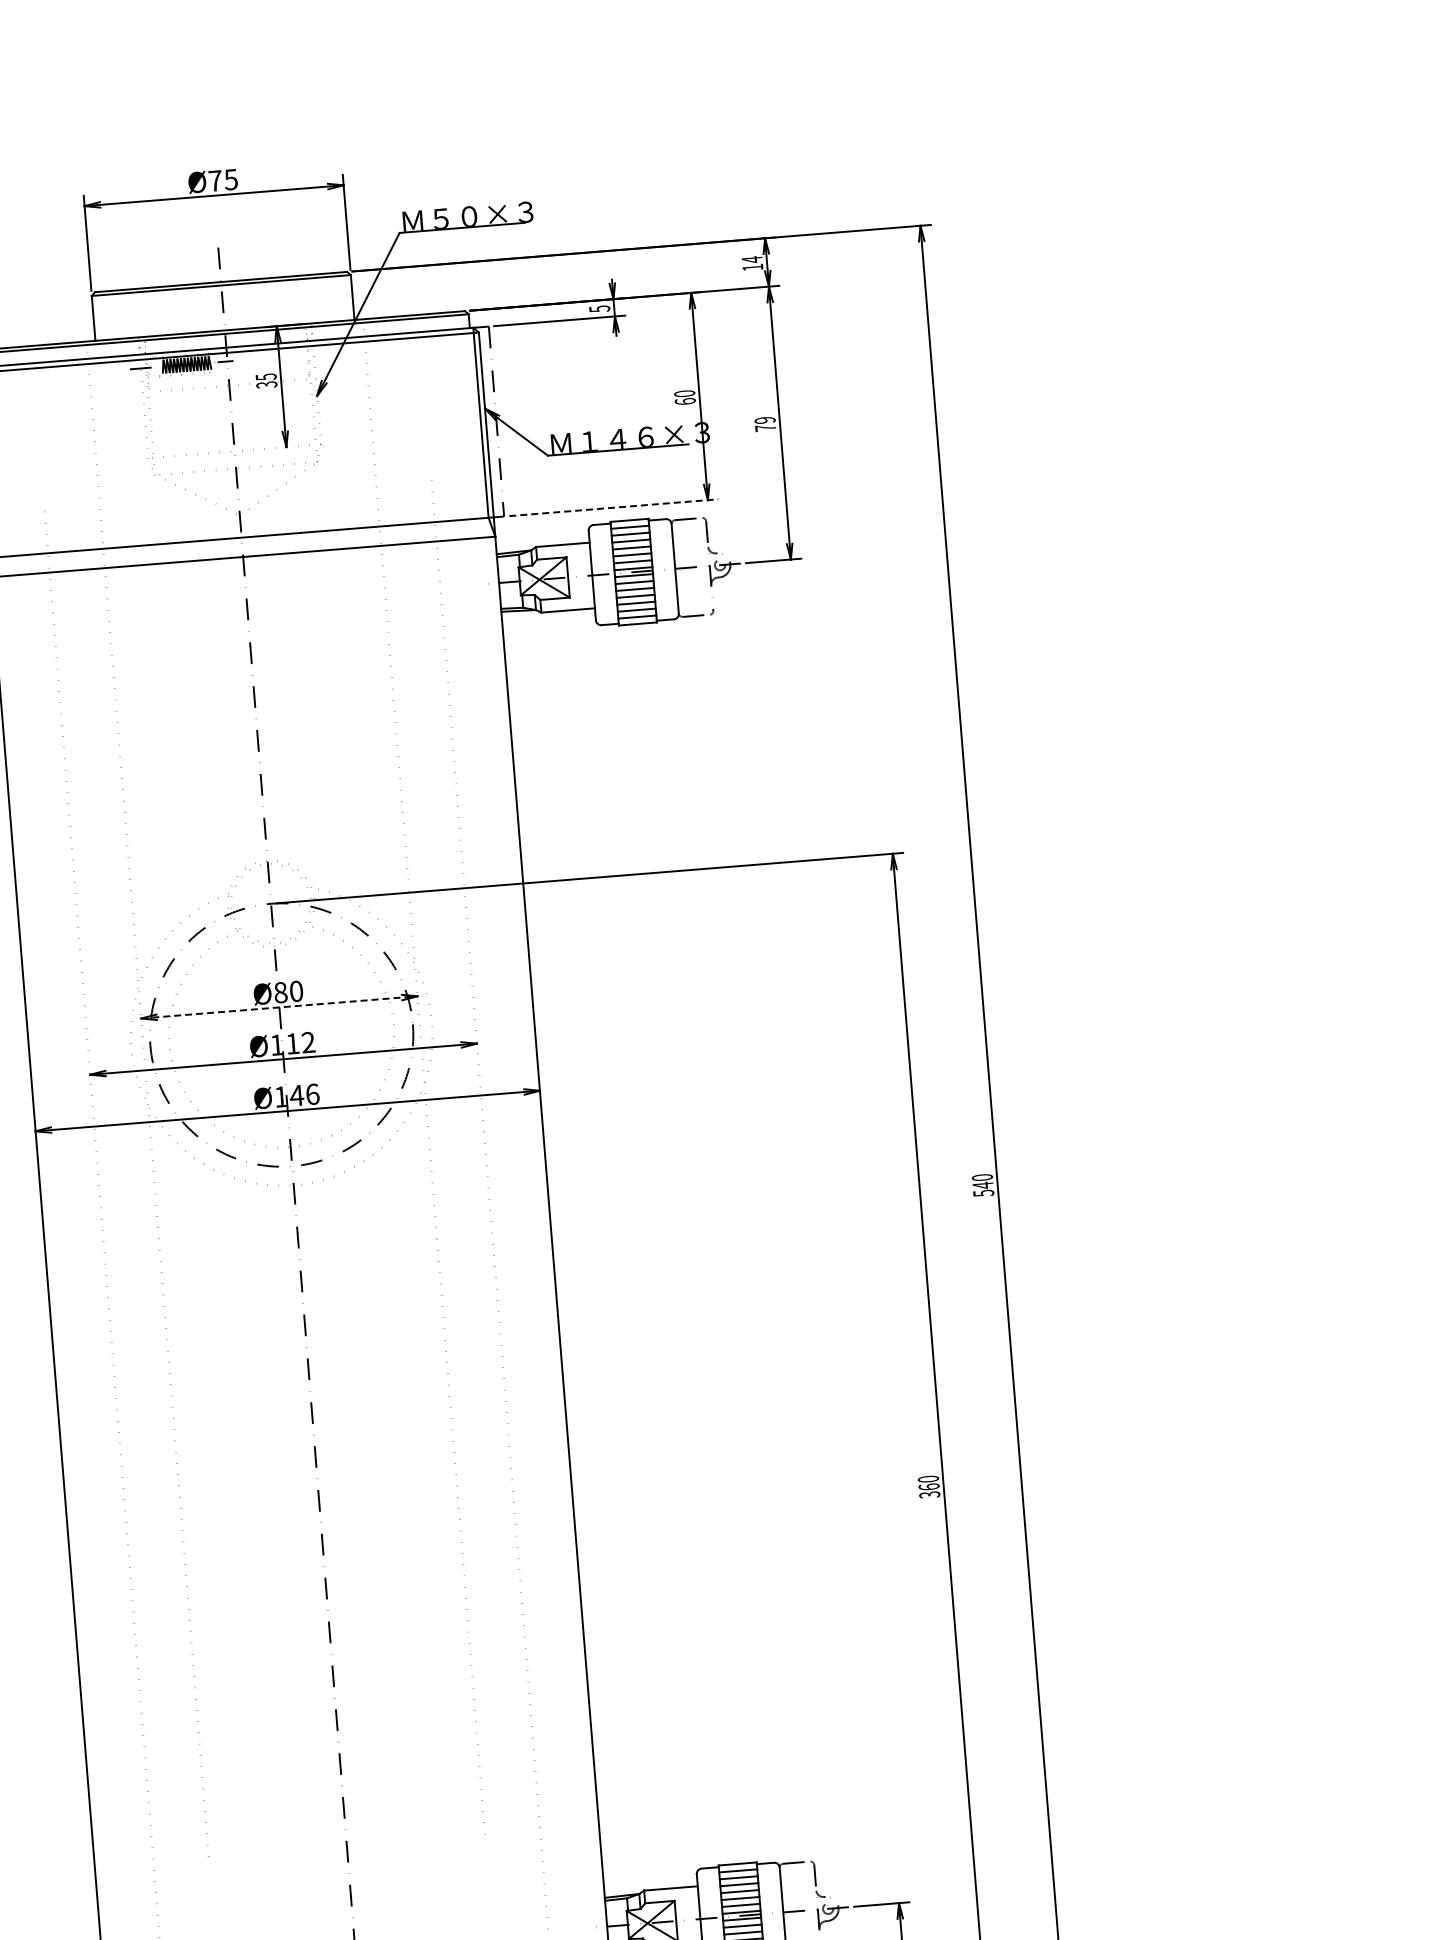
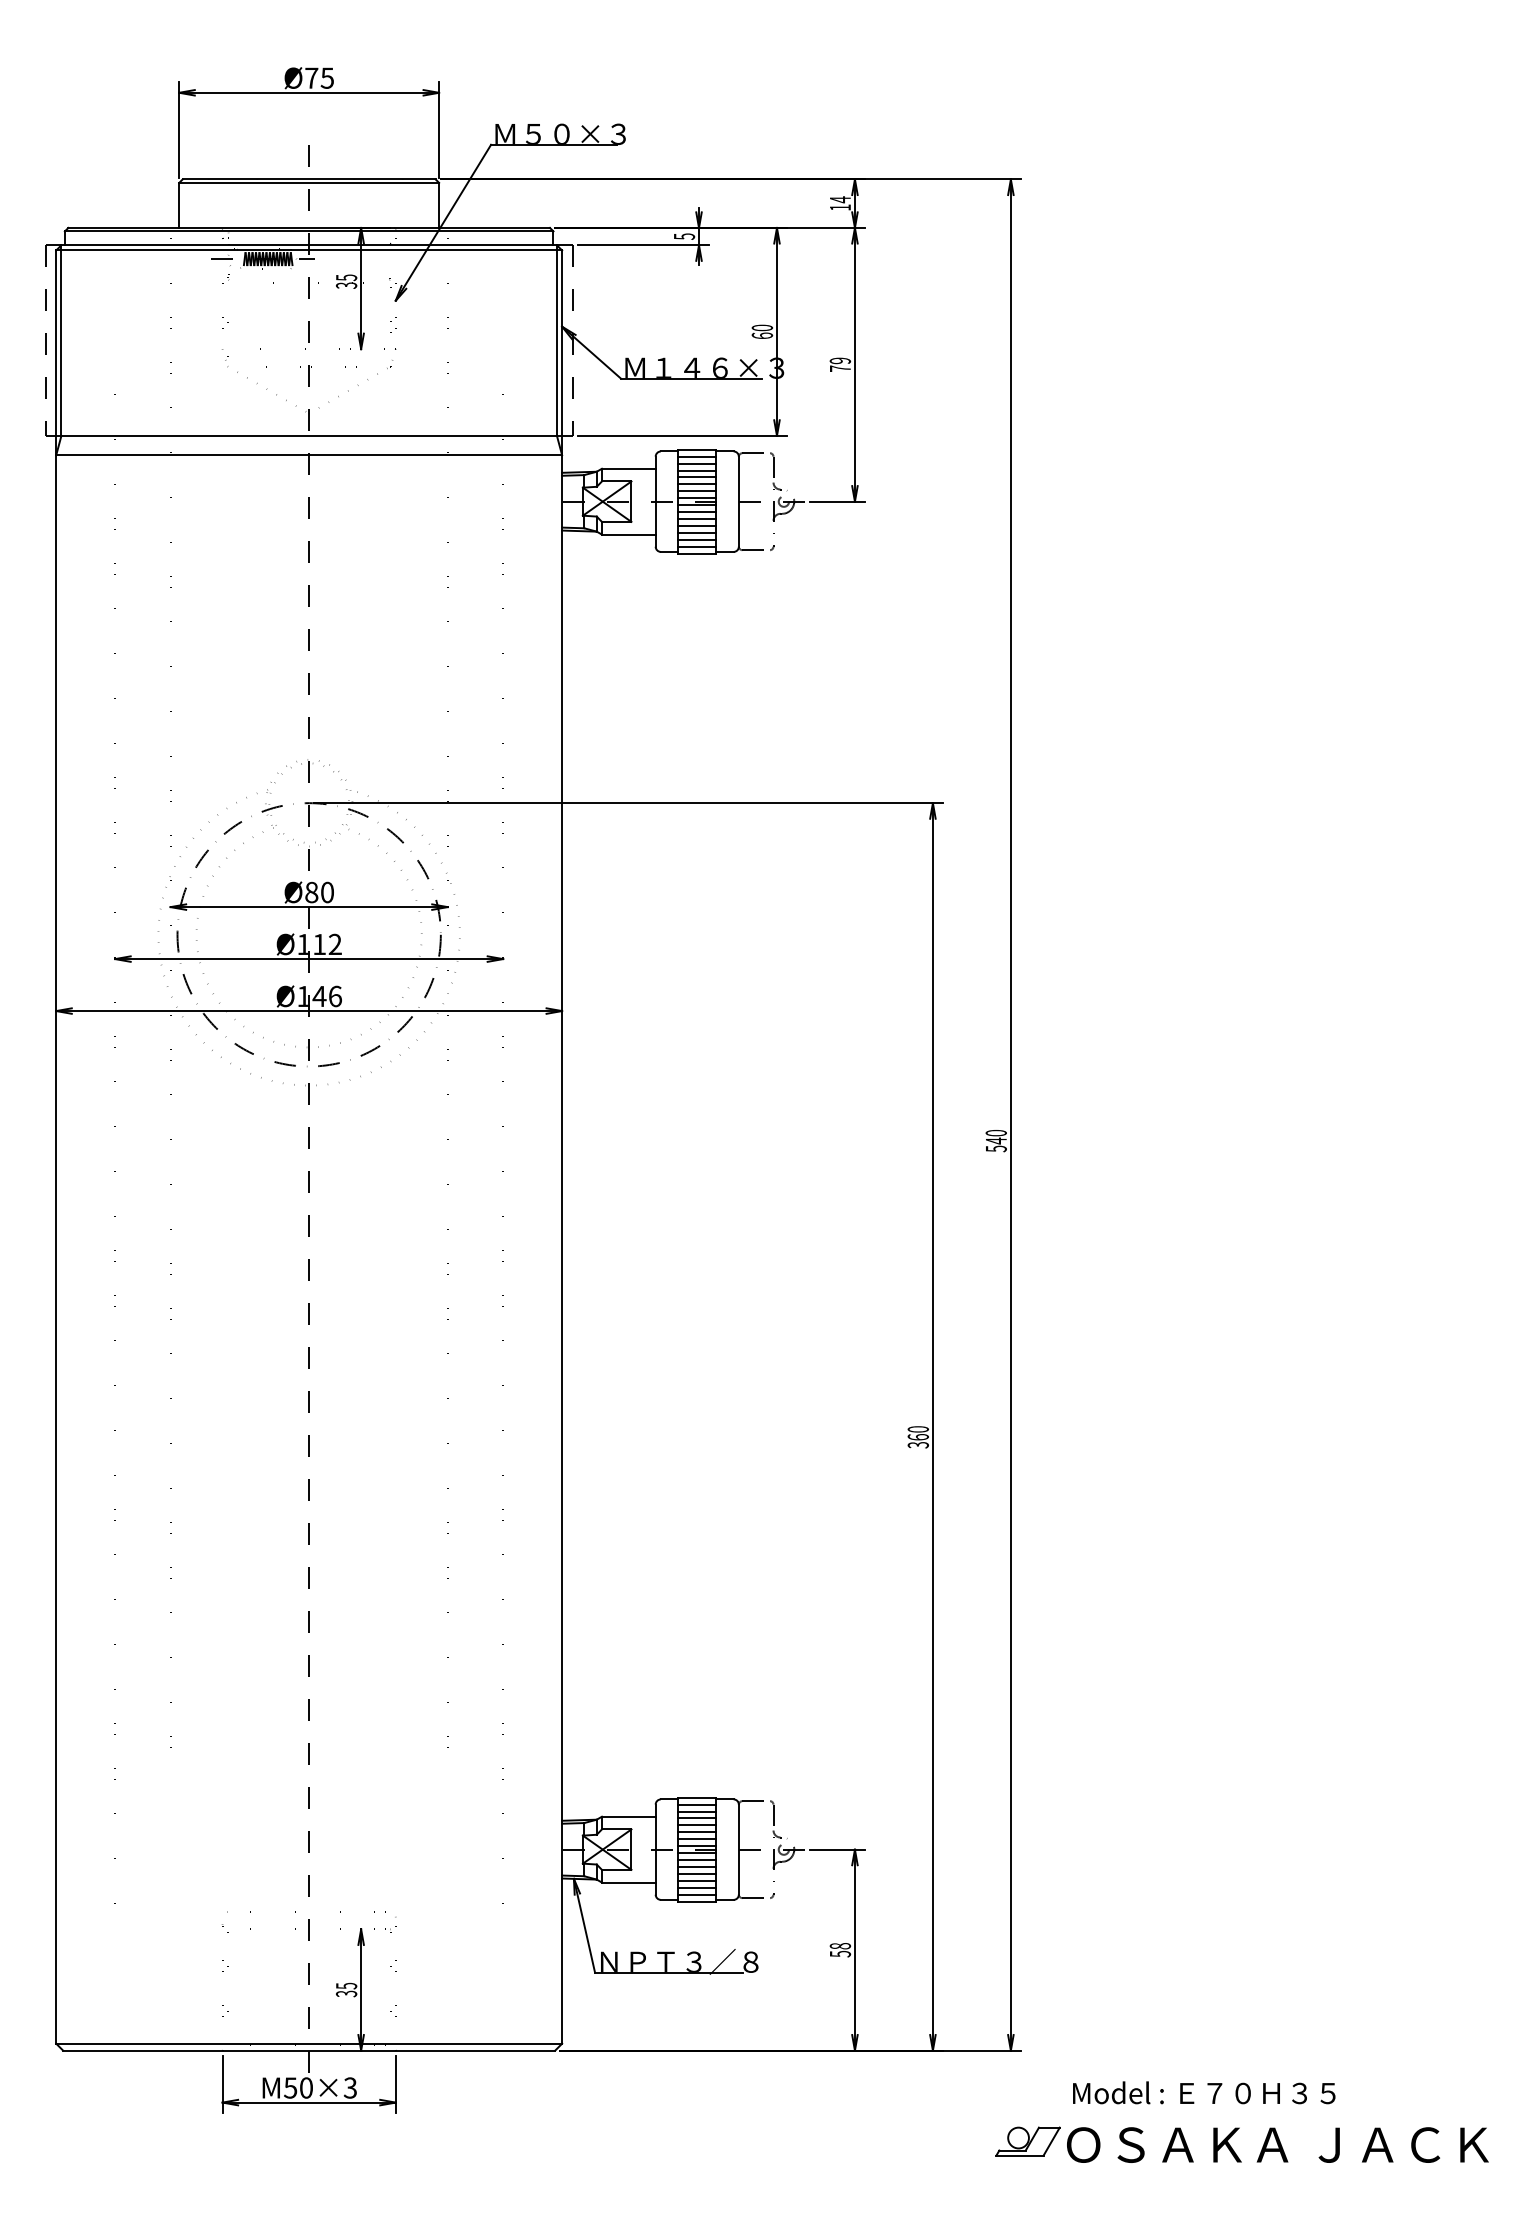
line: (613, 507) -> (682, 435), dashed -> solid
line: (279, 1007) -> (309, 907), dashed -> solid

